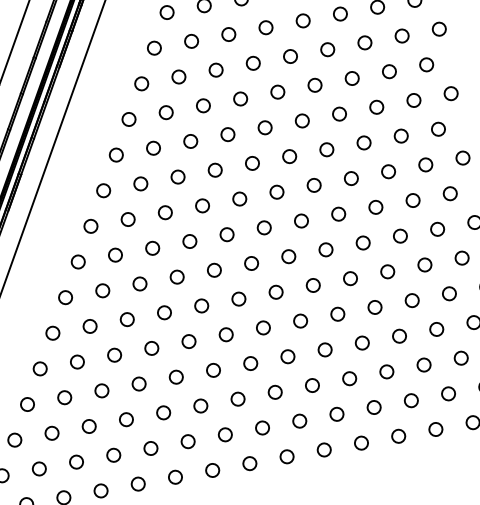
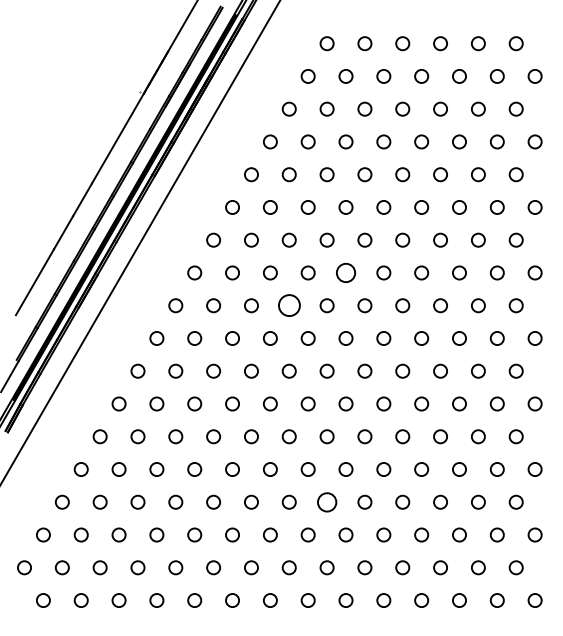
circle: (264, 127) -> (345, 272), size x1.4
circle: (214, 170) -> (288, 305), size x1.6
circle: (287, 356) -> (326, 501), size x1.4

